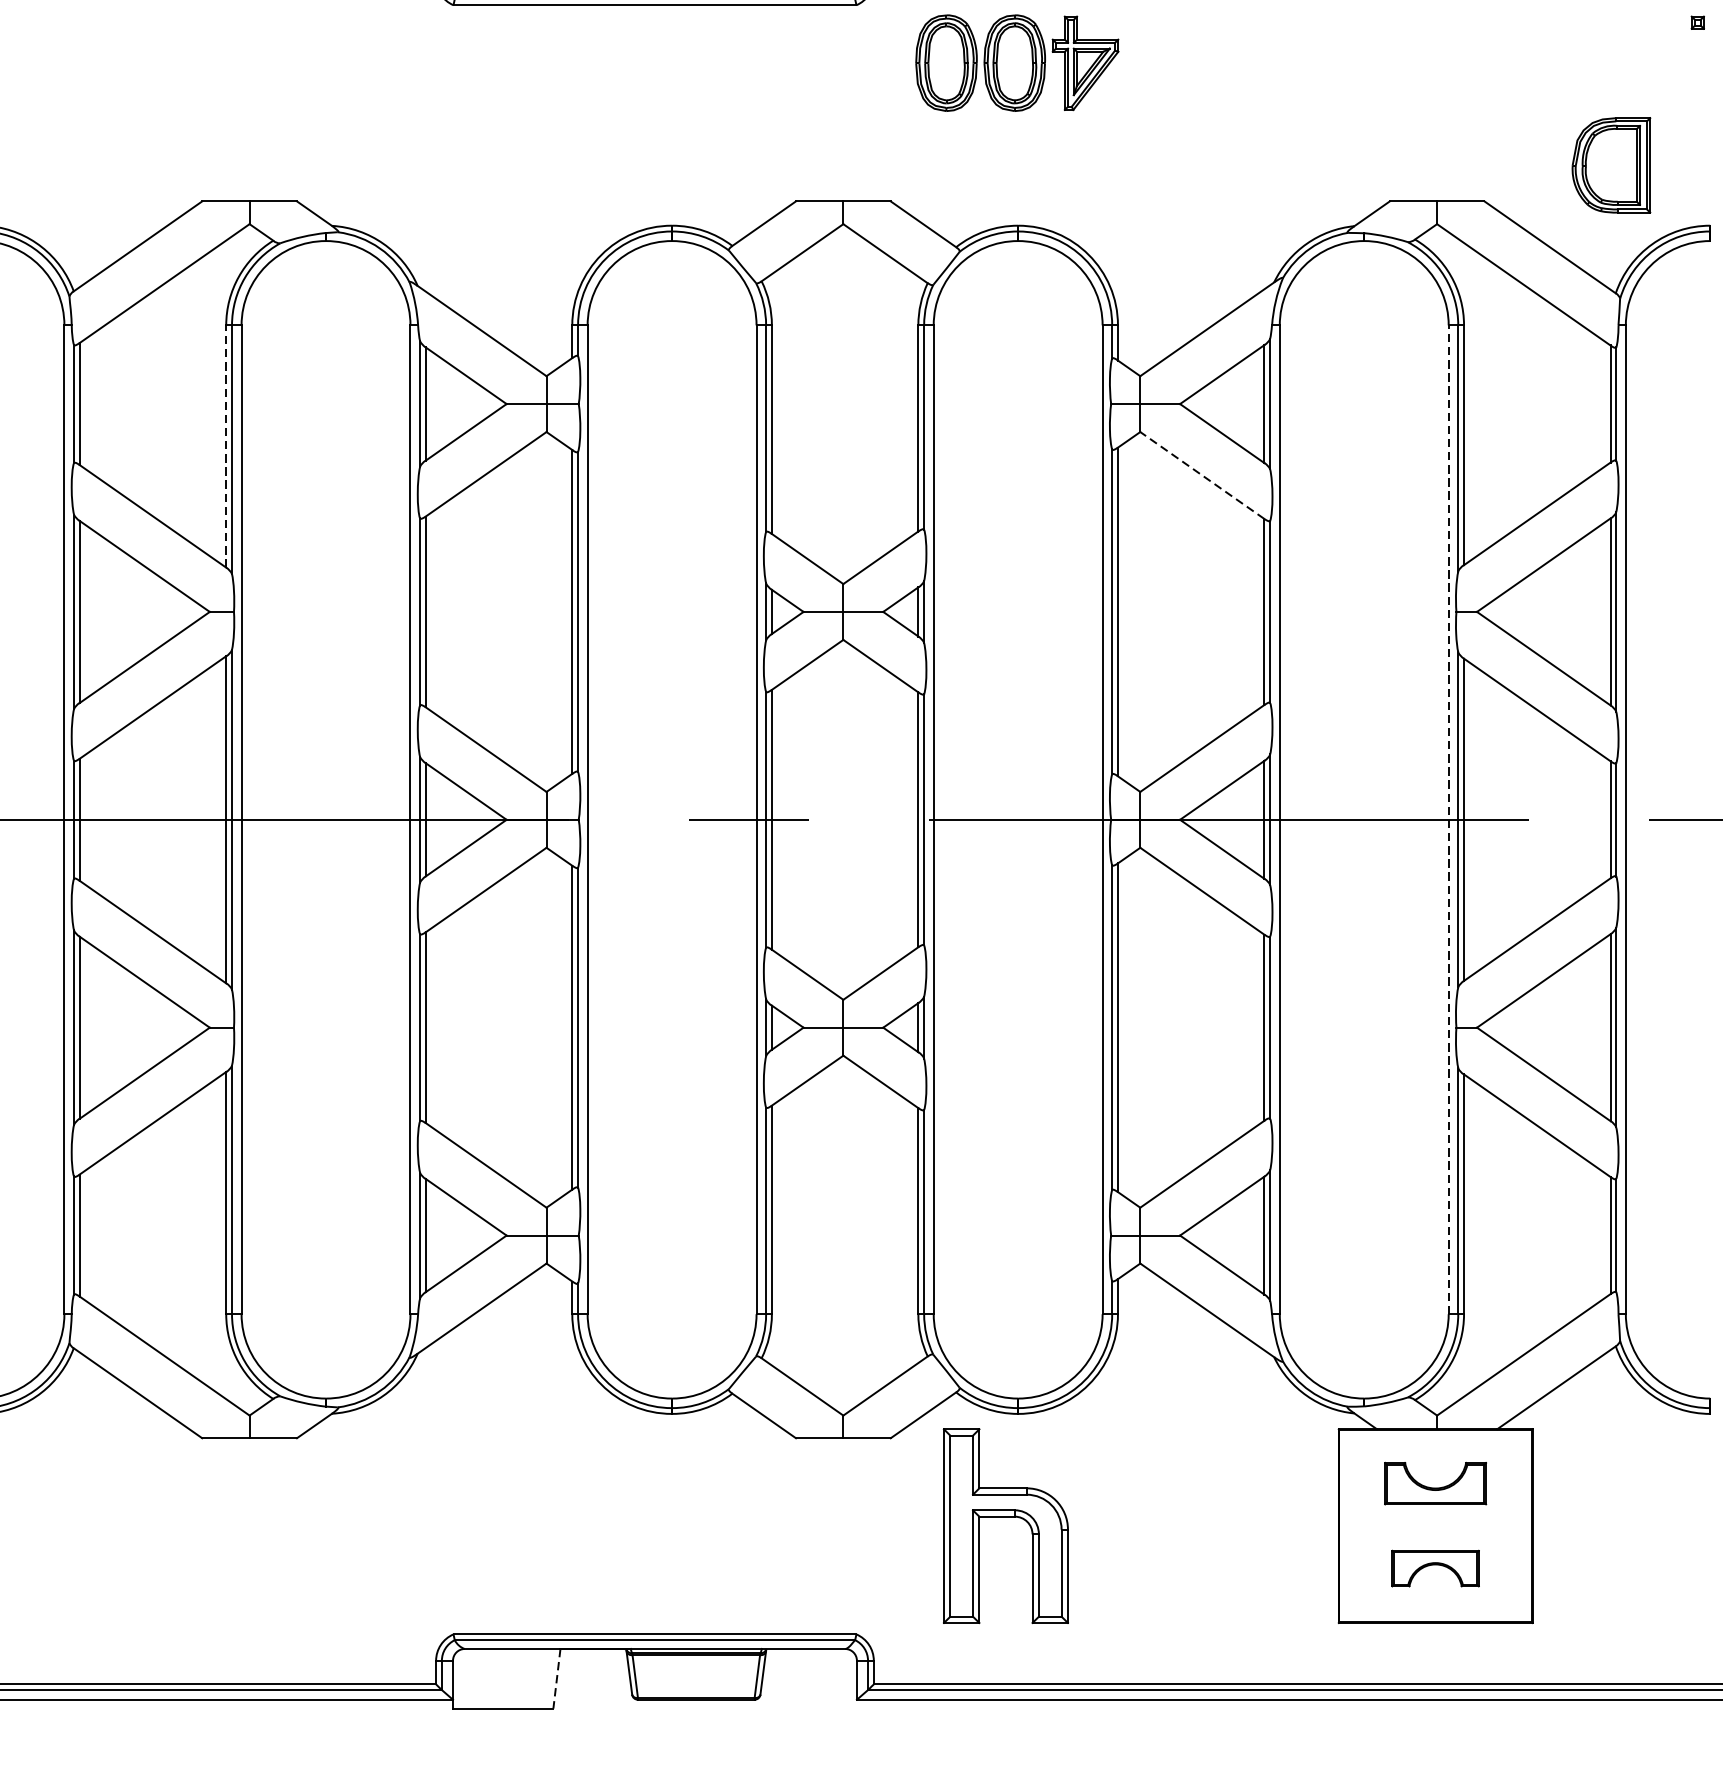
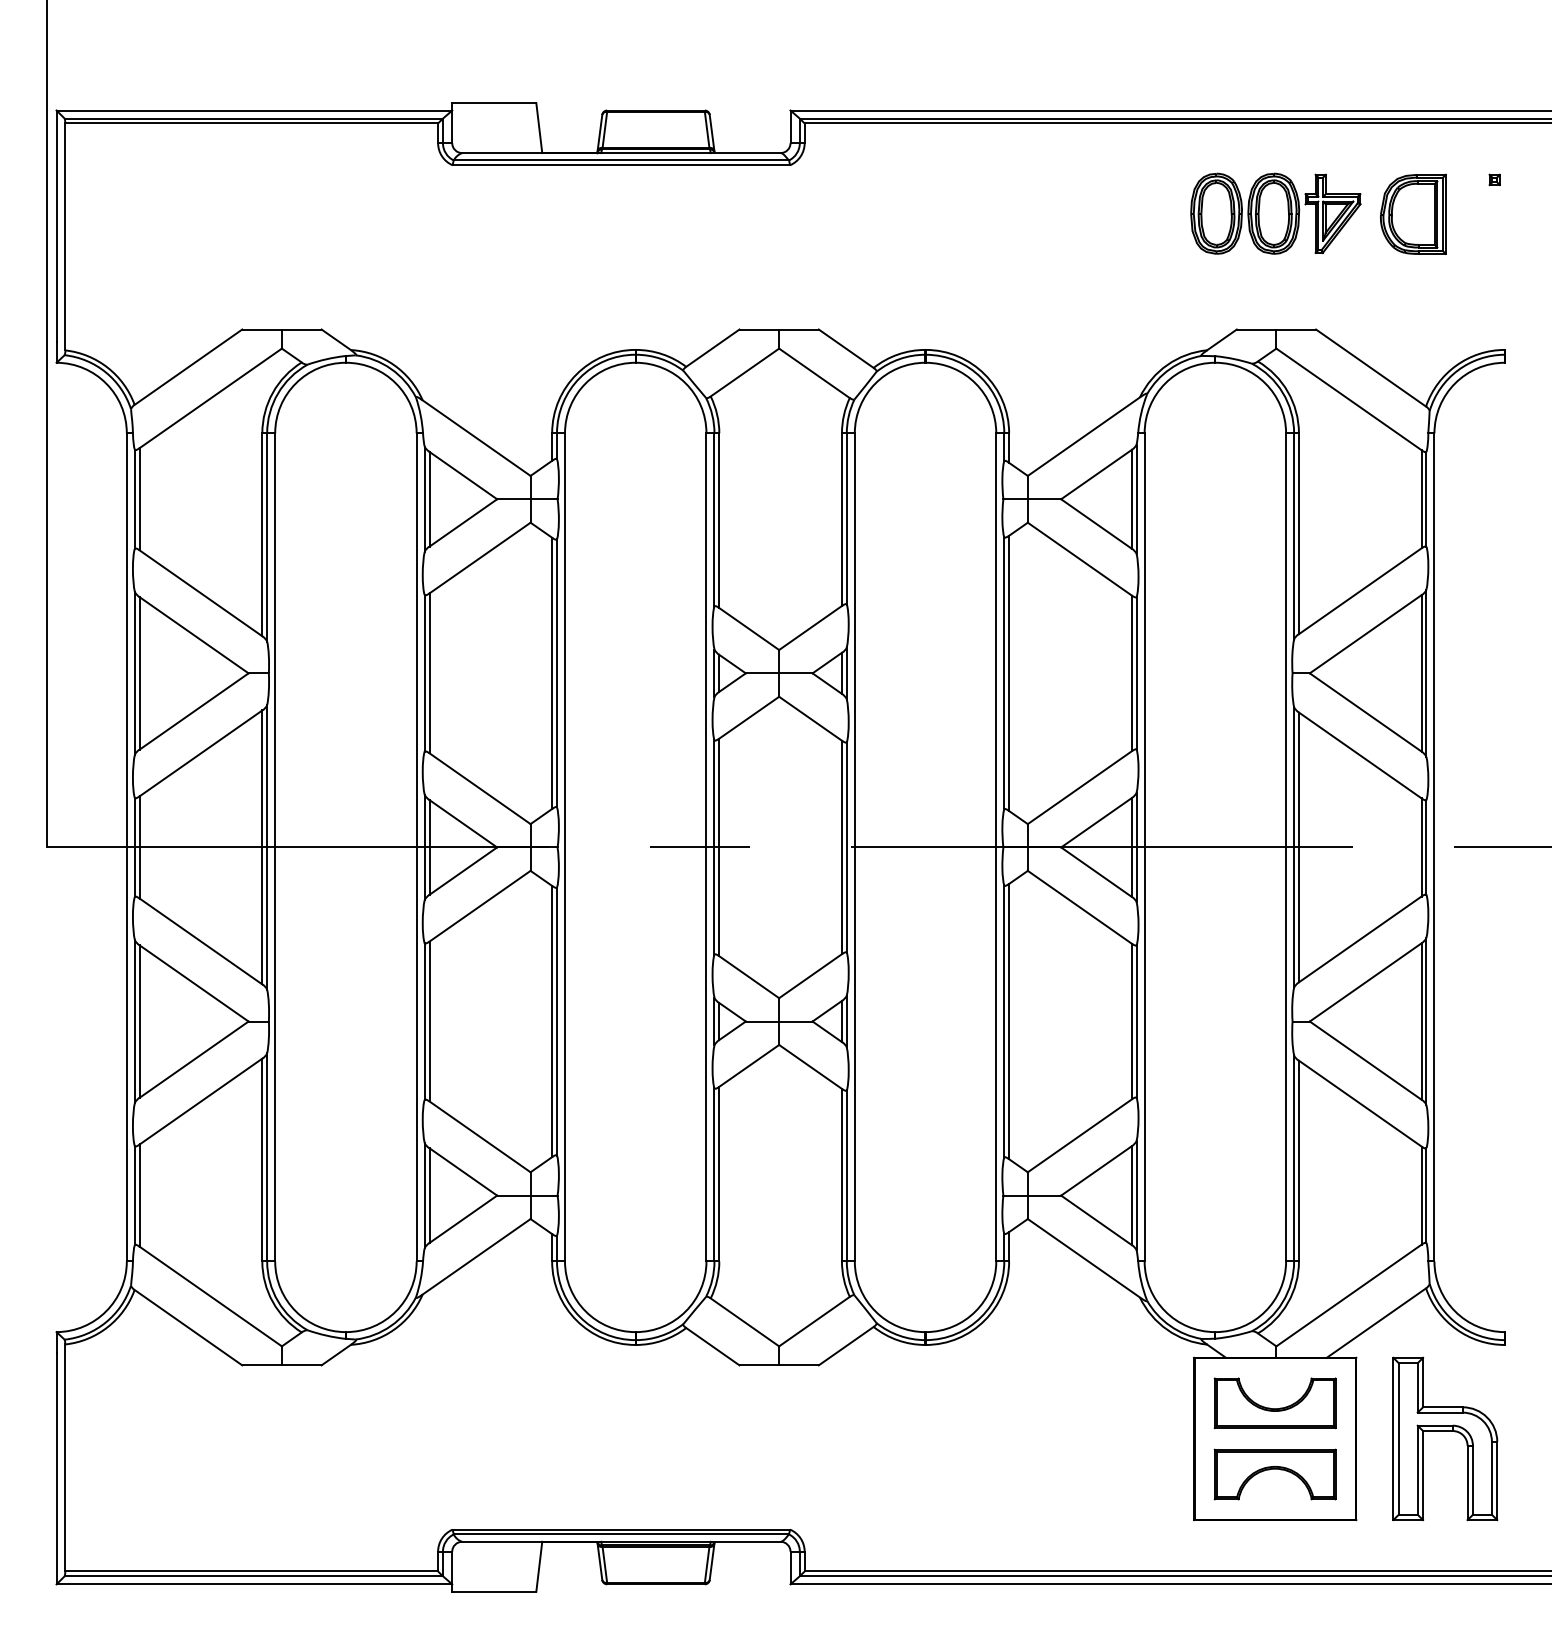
part: (1016, 62) -> (1275, 213), moved
part: (1611, 164) -> (1413, 213), moved
line: (226, 446) -> (262, 534), dashed -> solid
line: (1201, 474) -> (1079, 558), dashed -> solid
line: (1449, 818) -> (1286, 846), dashed -> solid
part: (1434, 1483) -> (1274, 1403), size x1.43
part: (1006, 1517) -> (1445, 1431), moved
part: (1434, 1568) -> (1274, 1474), size x1.67
line: (557, 1679) -> (539, 1567), dashed -> solid

